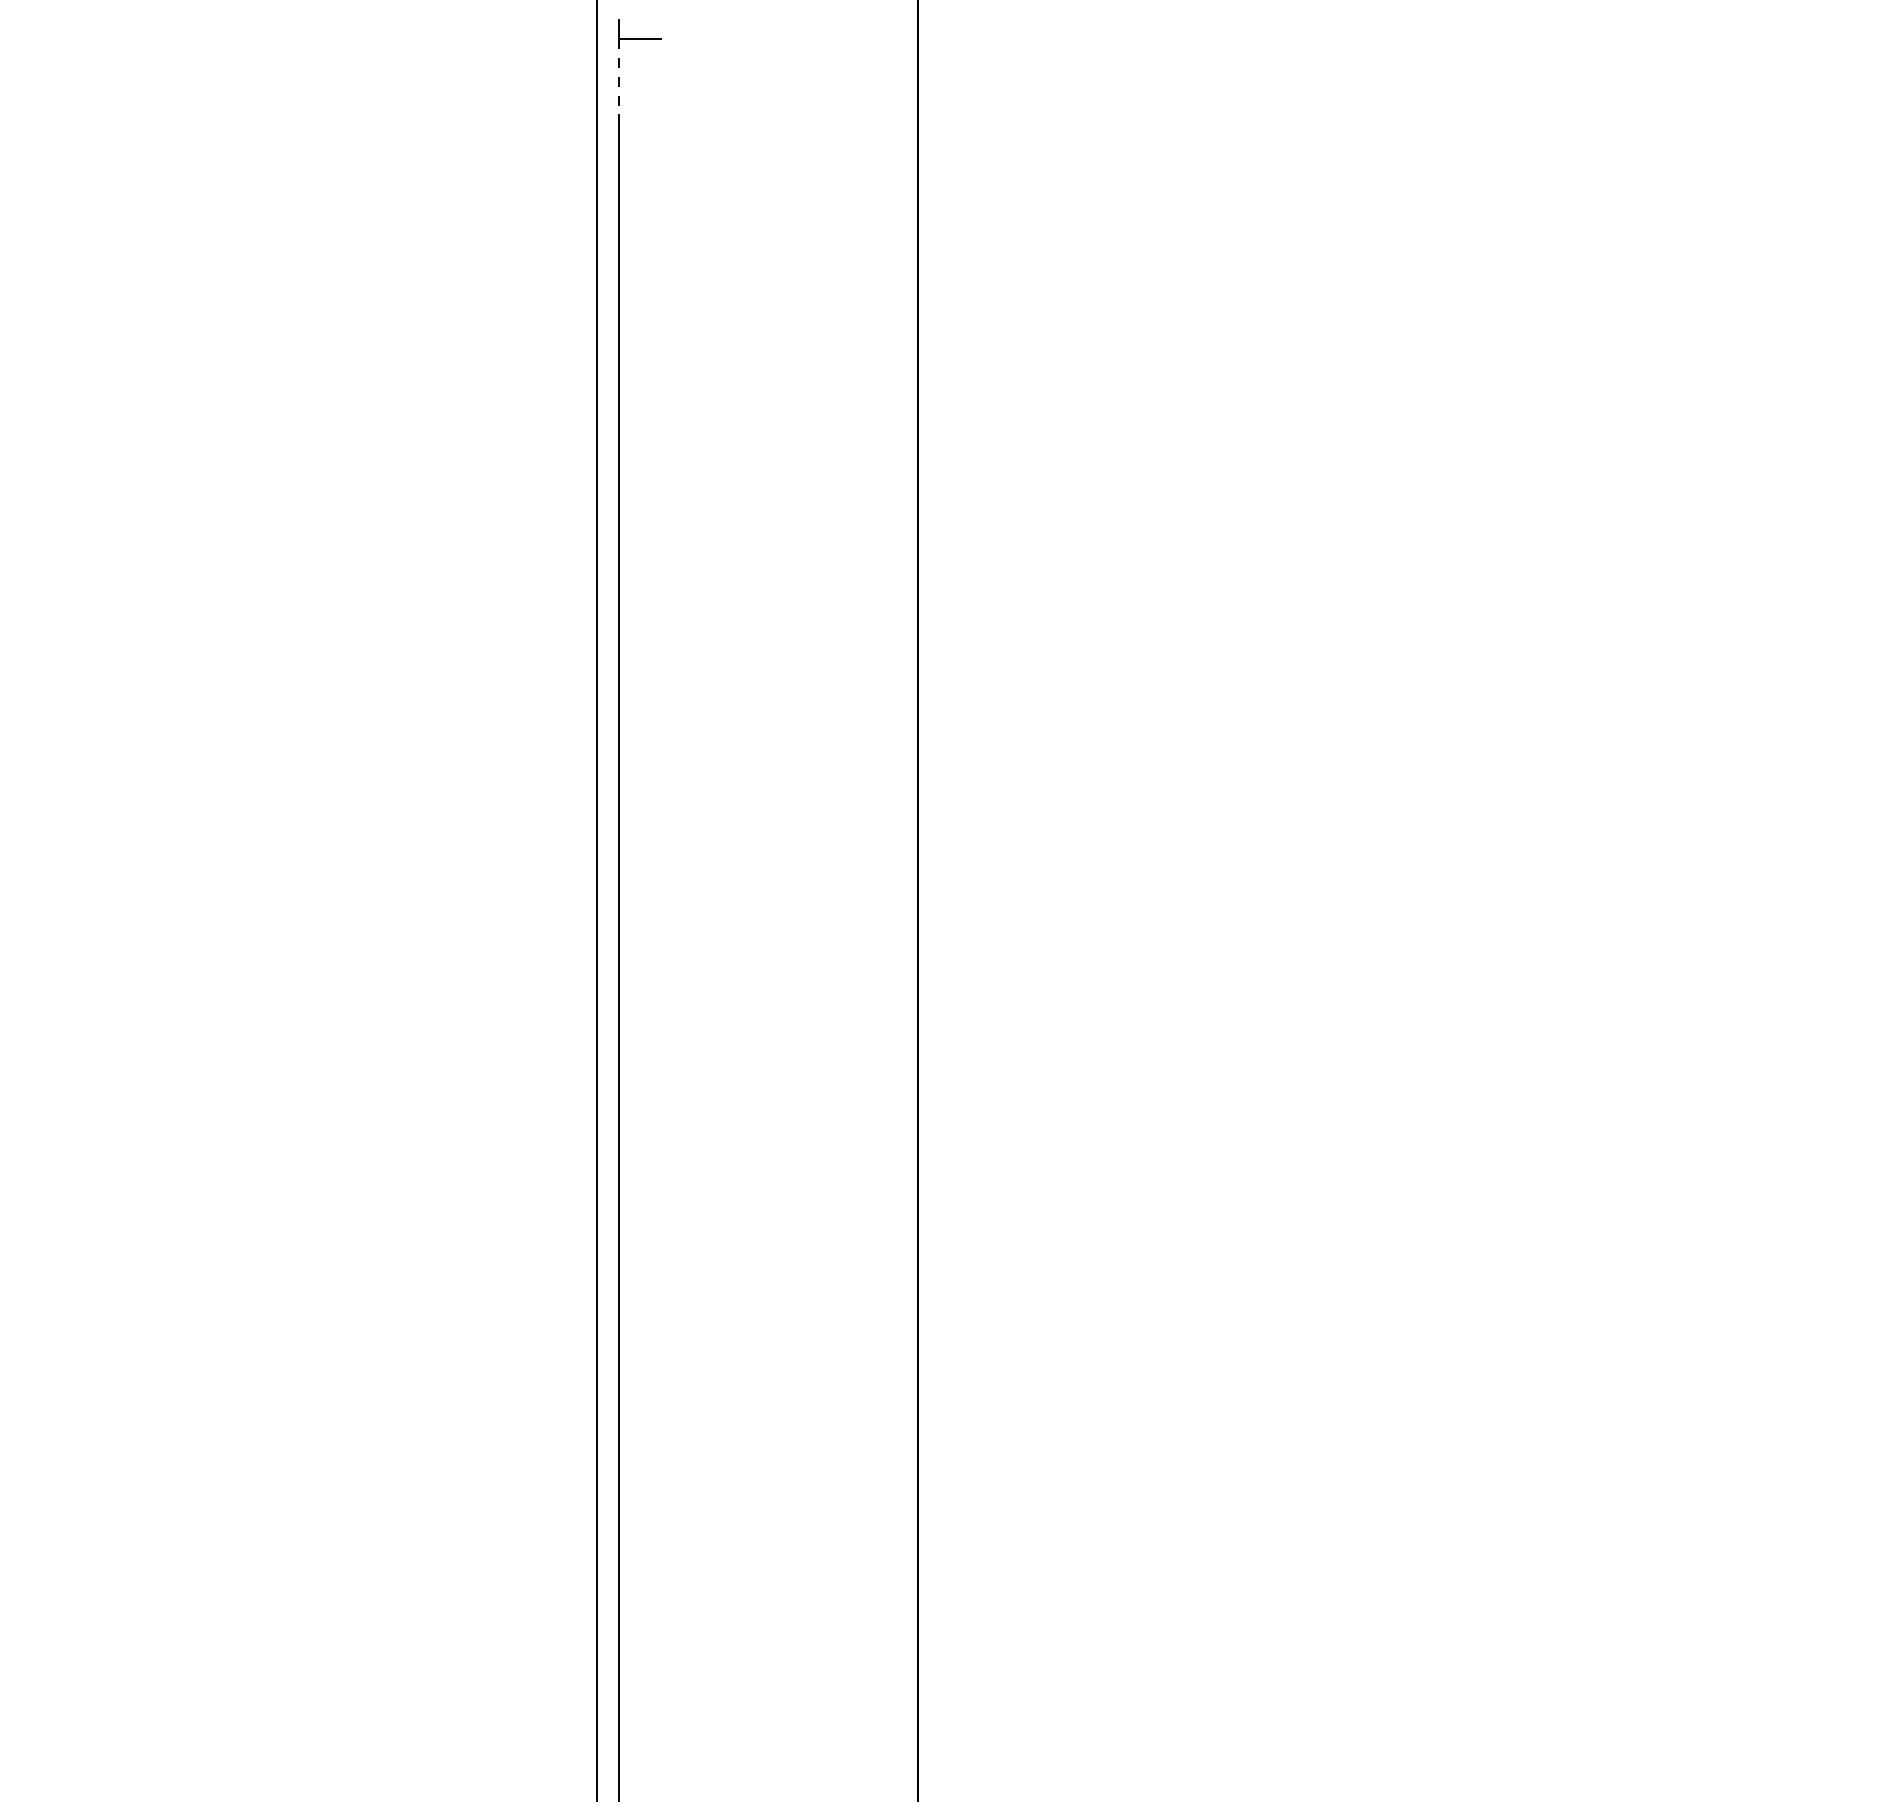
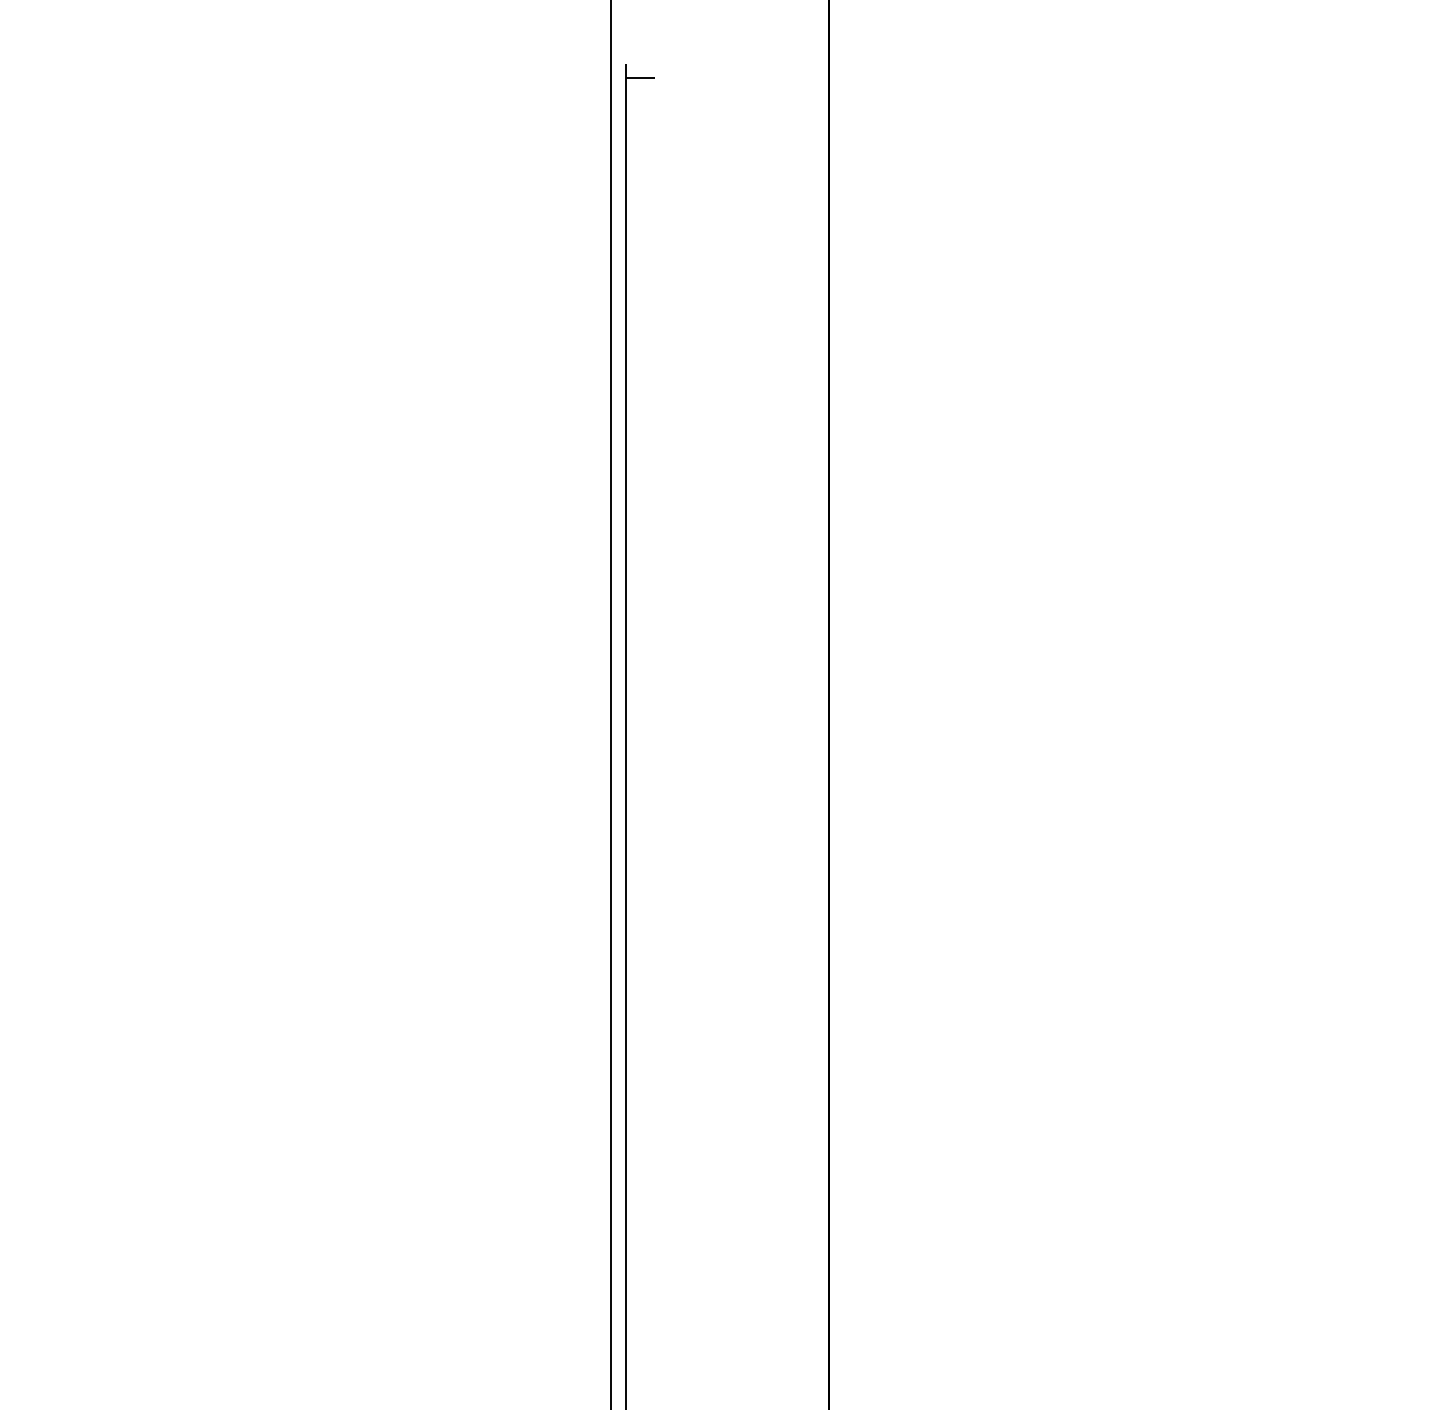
line: (618, 80) -> (625, 106), dashed -> solid

